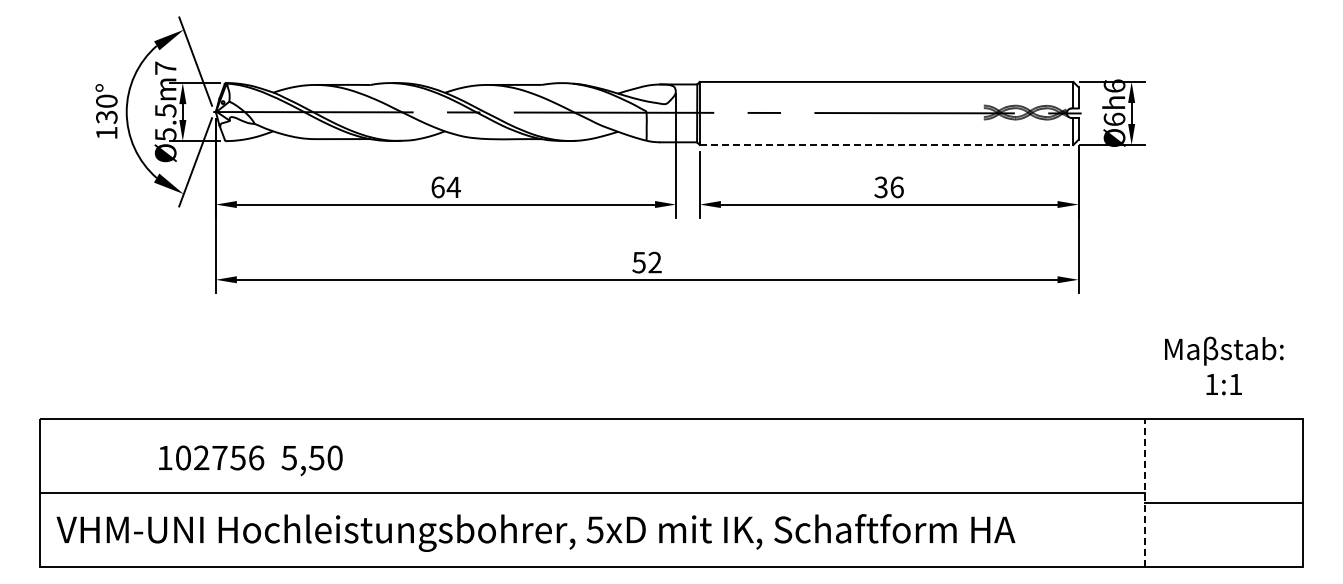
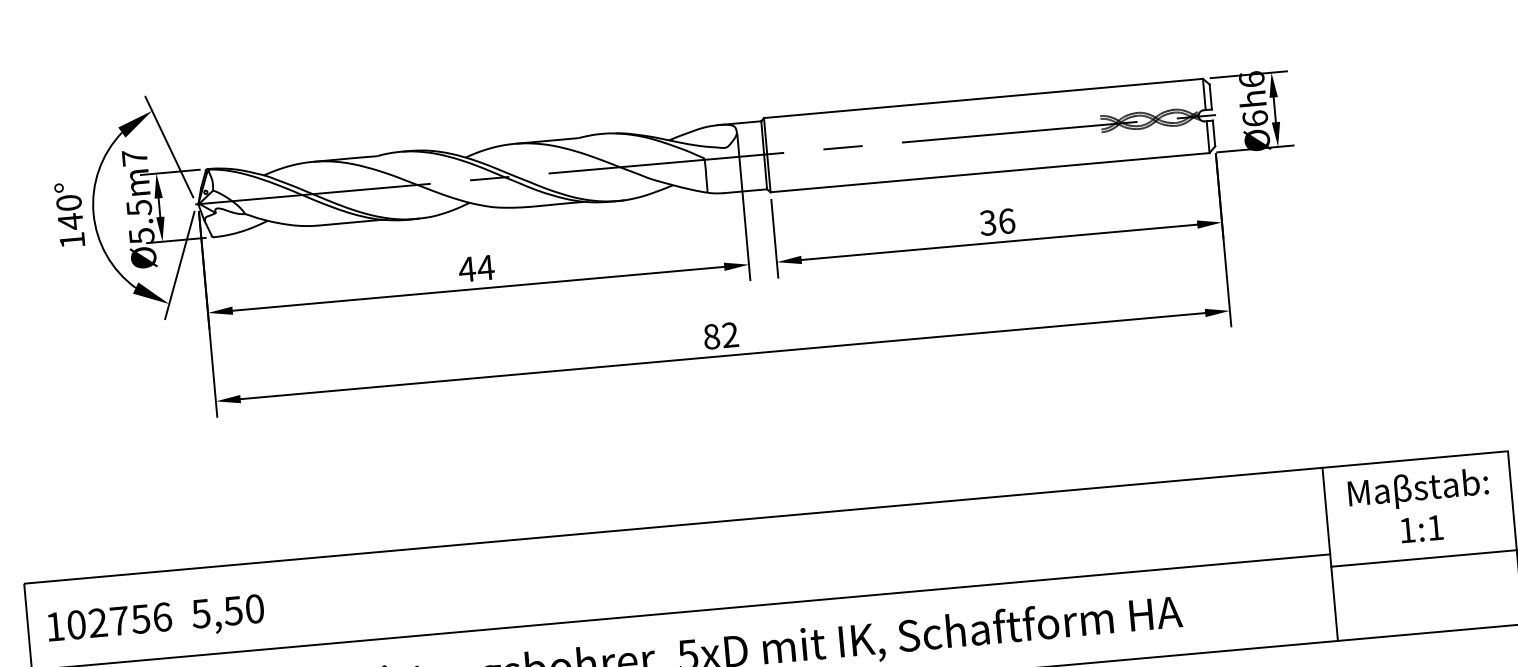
text: (106, 117) -> (70, 222), 130° -> 140°
line: (886, 145) -> (990, 173), dashed -> solid
text: (437, 187) -> (466, 269), 64 -> 44
text: (638, 262) -> (710, 336), 52 -> 82
text: (1224, 365) -> (1420, 506), moved
text: (250, 460) -> (155, 620), moved
line: (1144, 492) -> (1329, 553), dashed -> solid

